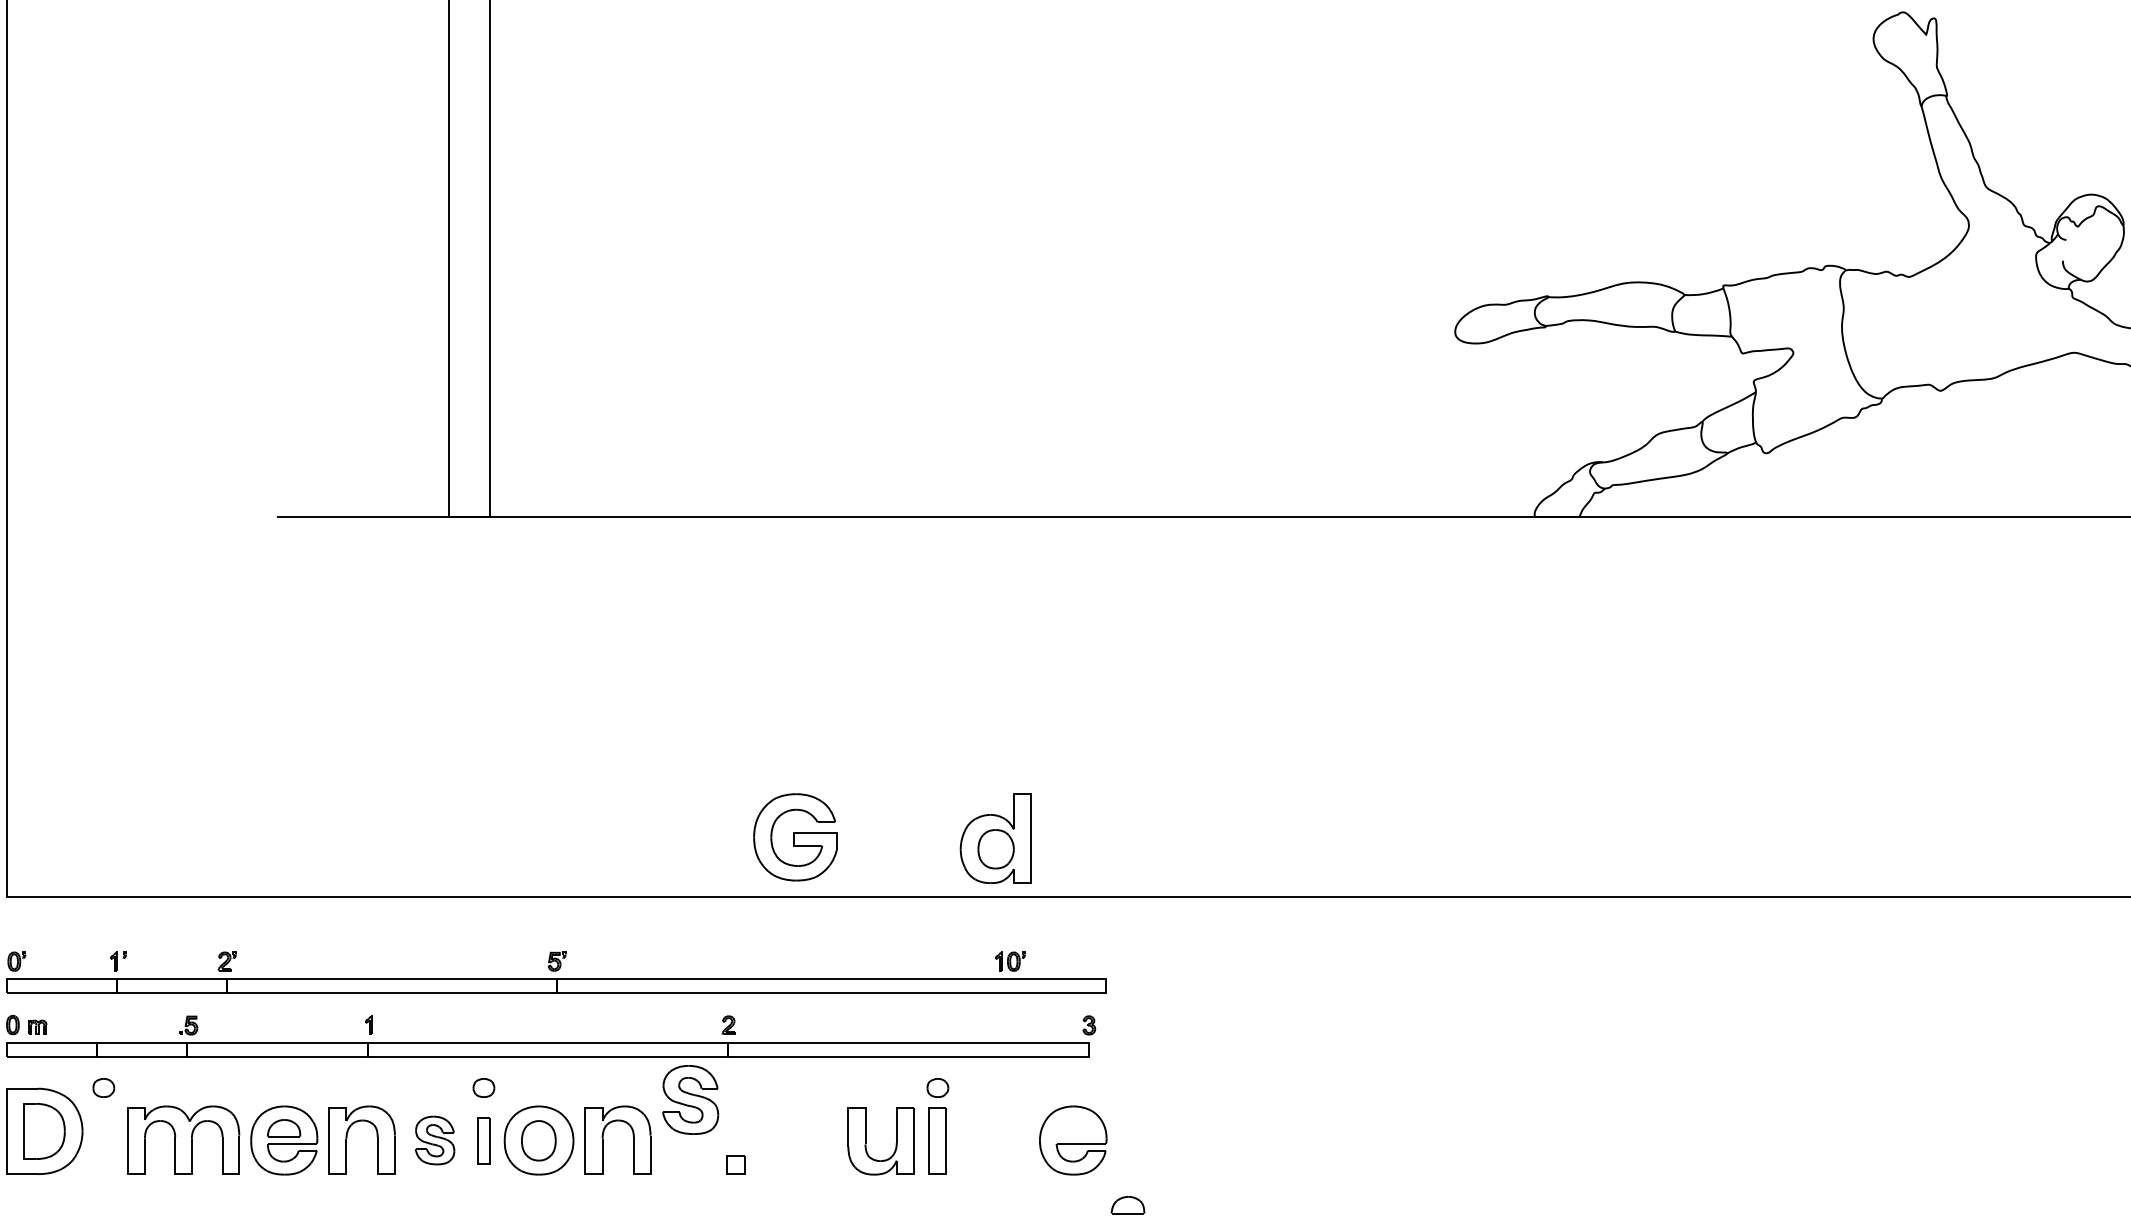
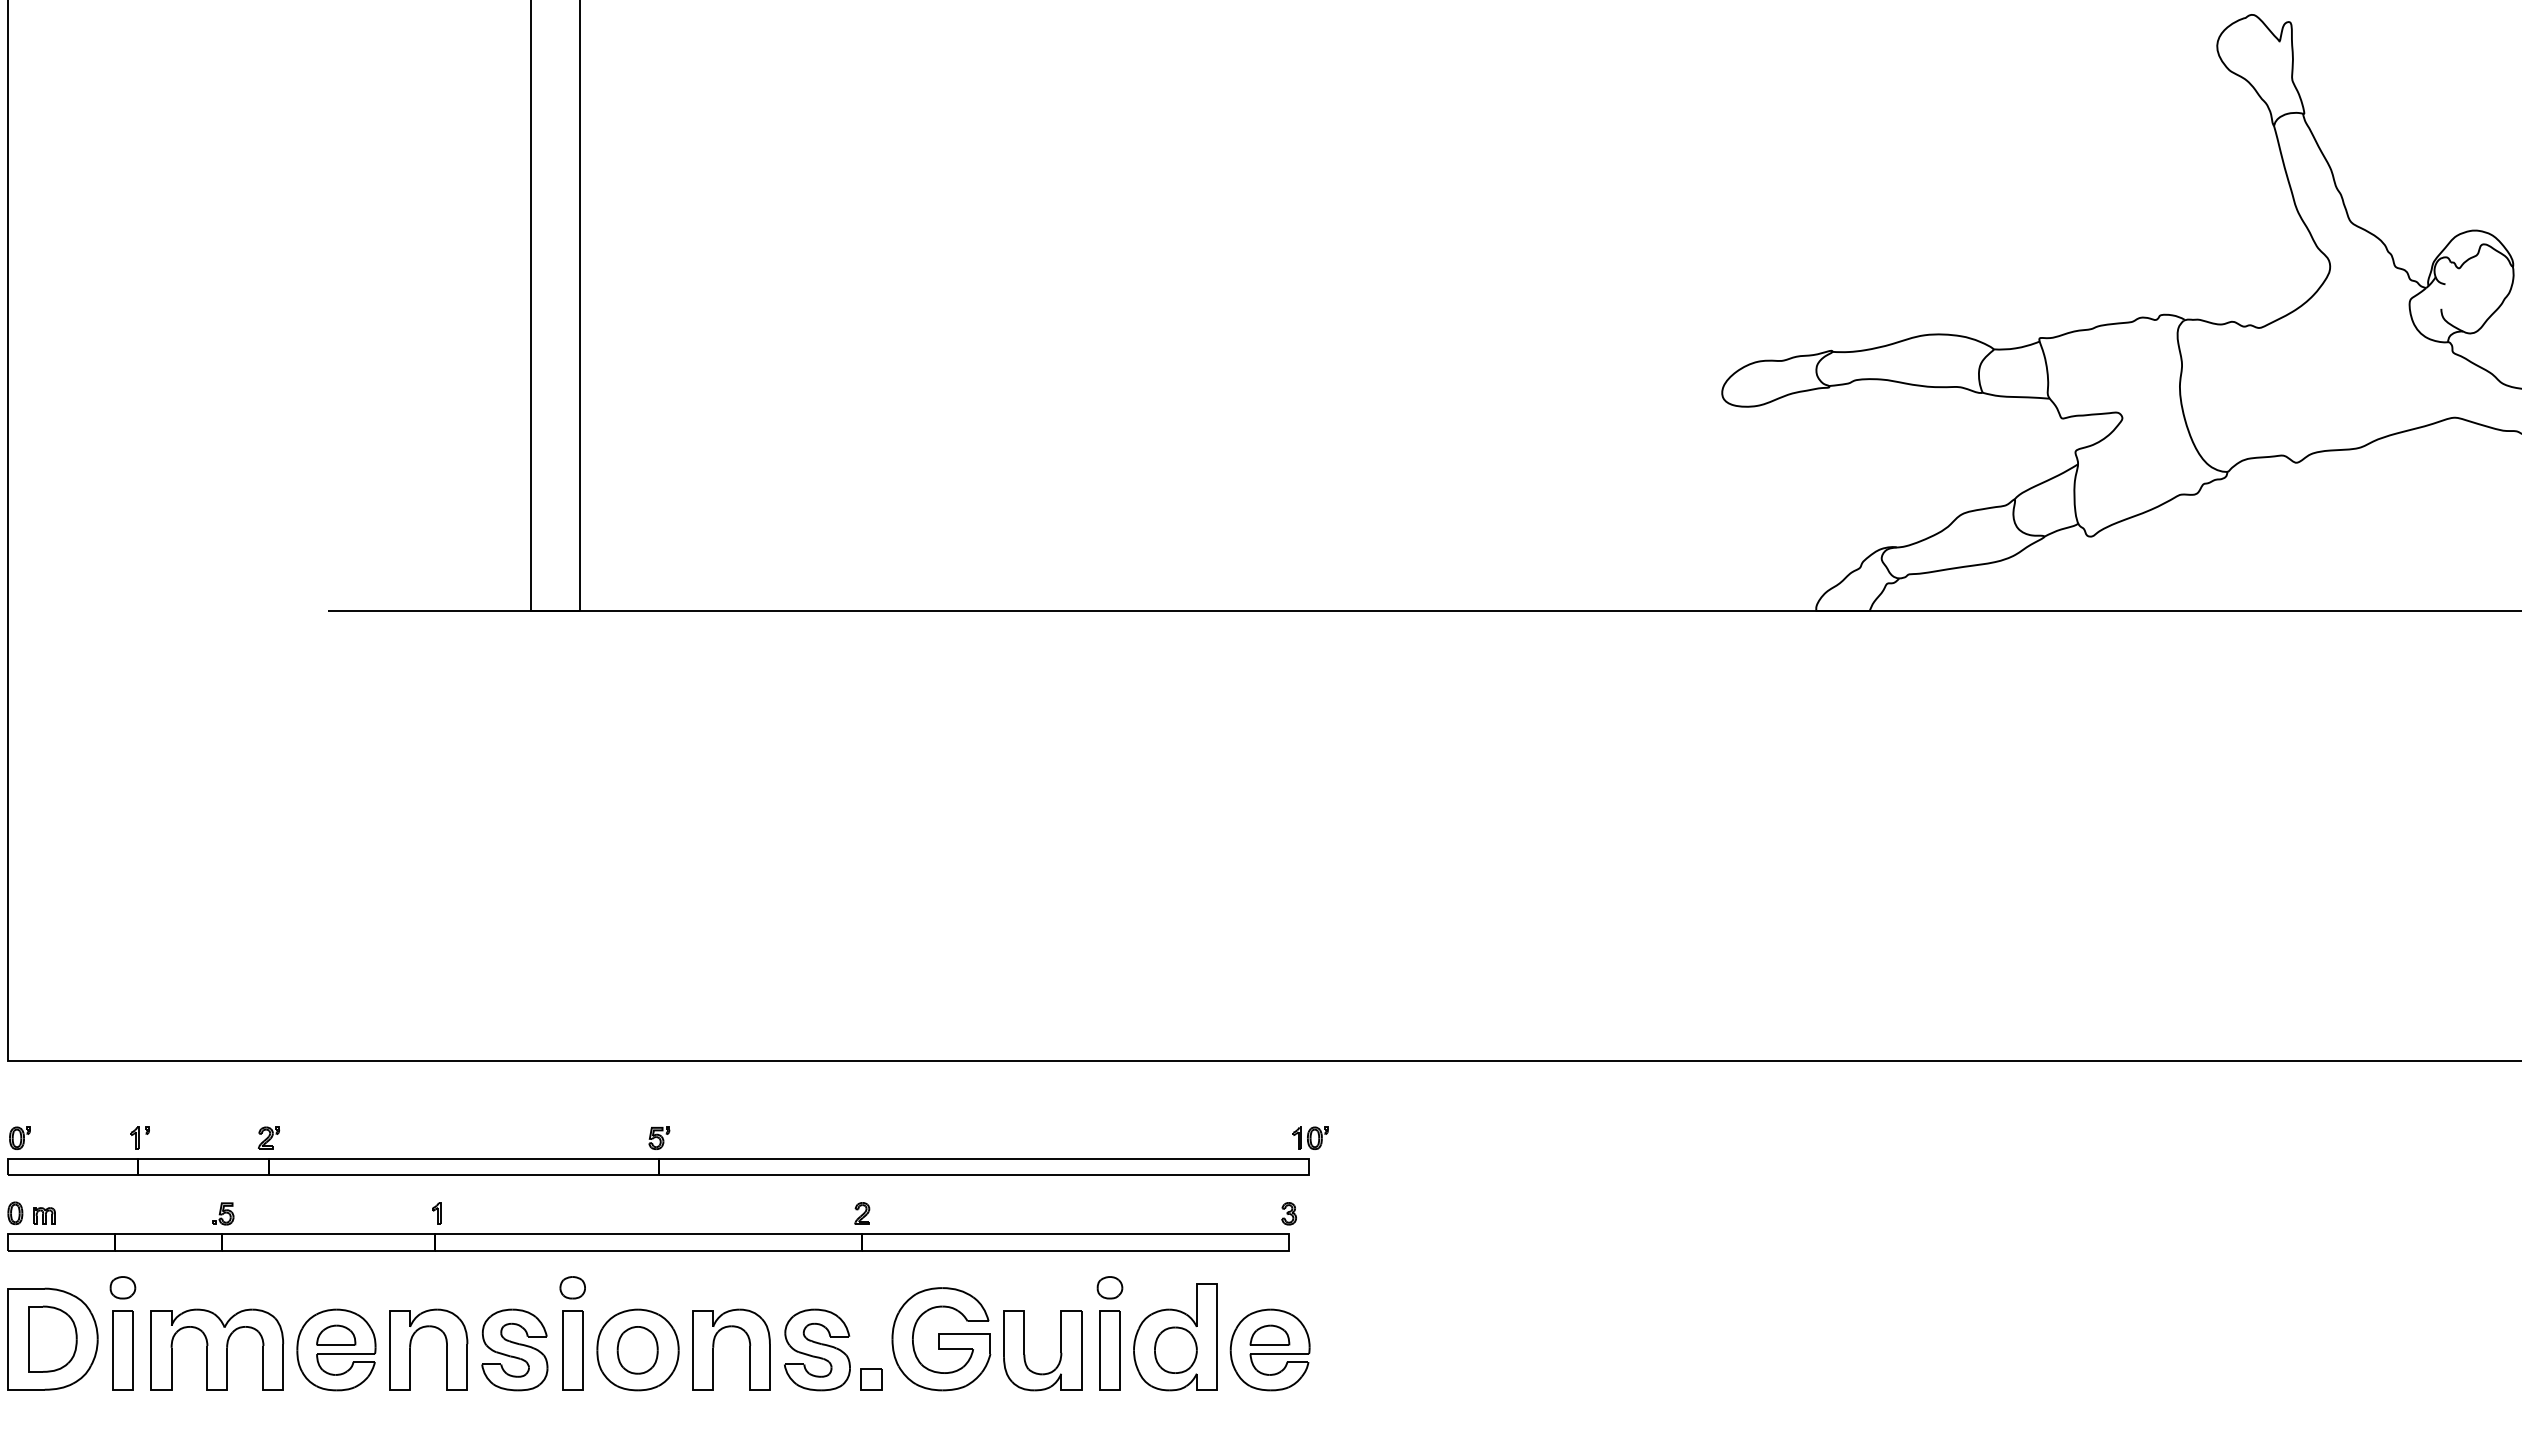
part: (795, 837) -> (941, 1339), moved
part: (995, 838) -> (1175, 1337), moved
part: (1010, 960) -> (1310, 1137), moved
part: (690, 1099) -> (817, 1349), moved
part: (103, 1140) -> (122, 1350), added
part: (434, 1140) -> (514, 1349), size x1.43
part: (483, 1140) -> (572, 1350), size x1.43
part: (1127, 1204) -> (1269, 1334), moved

